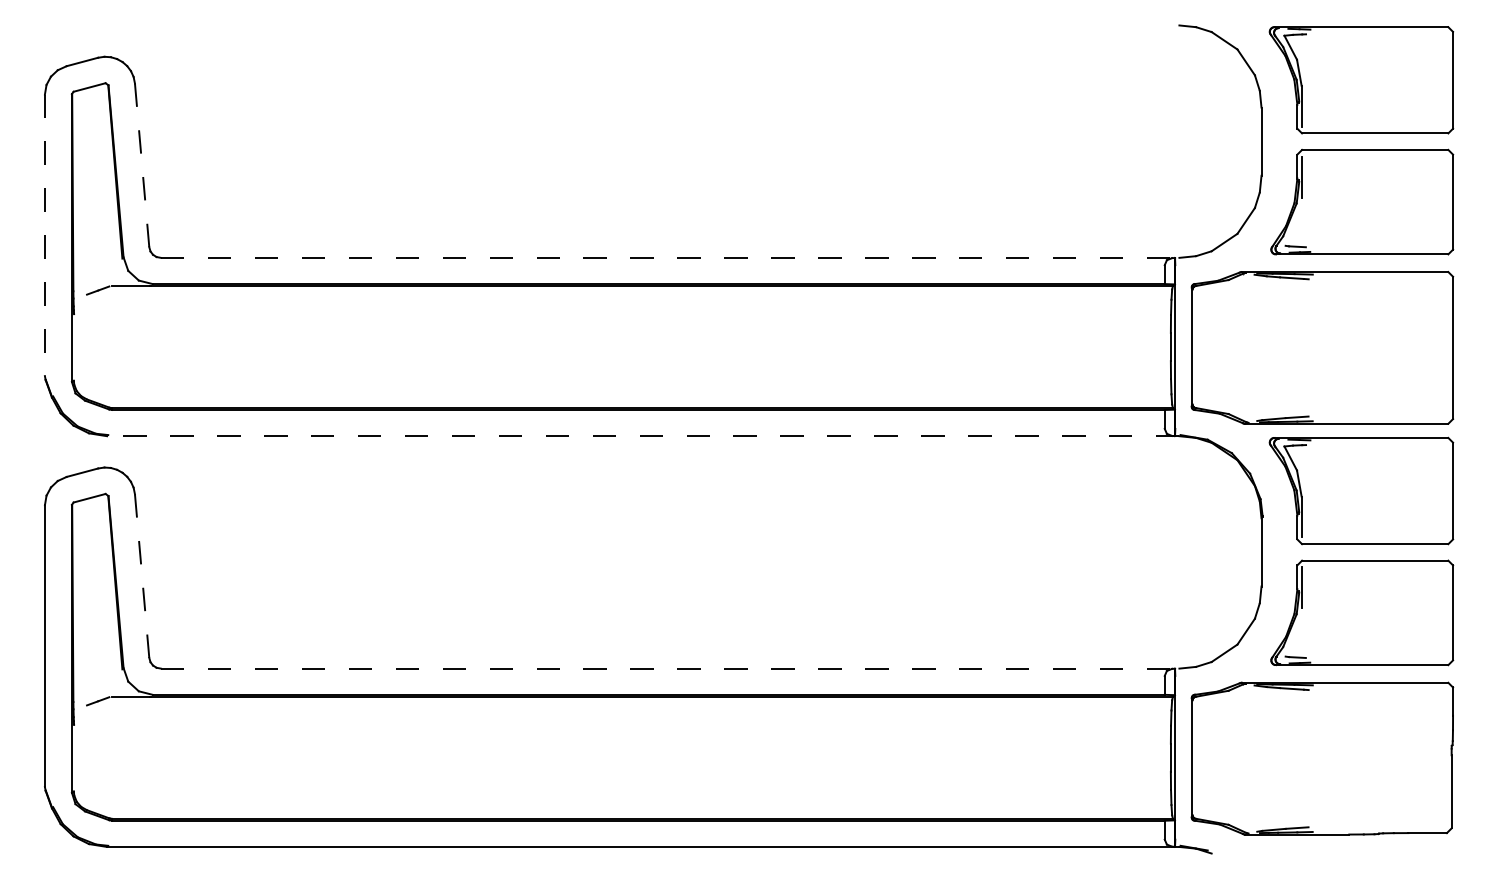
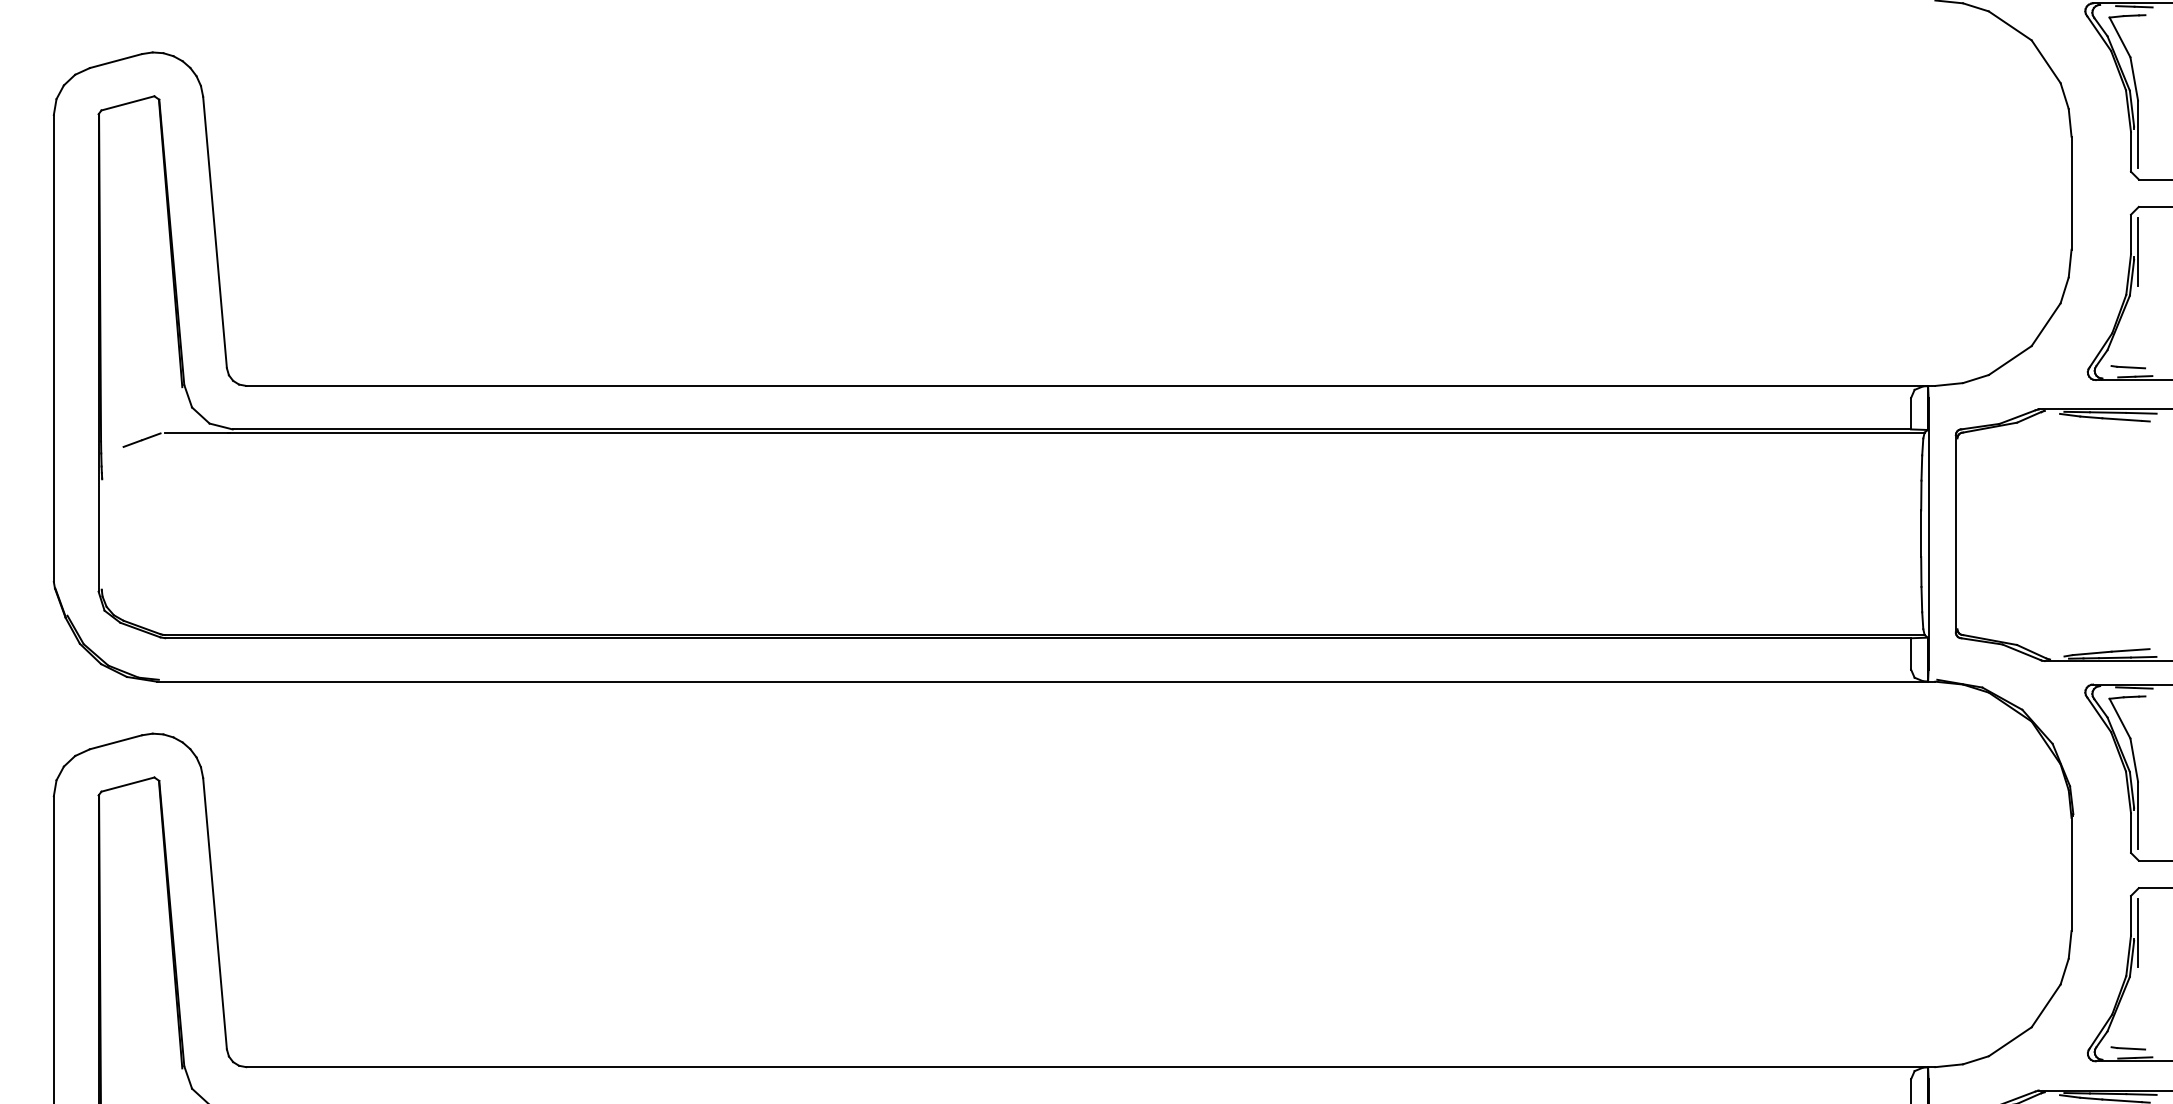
line: (142, 164) -> (215, 231), dashed -> solid
line: (44, 235) -> (53, 348), dashed -> solid
line: (670, 257) -> (1091, 385), dashed -> solid
line: (642, 436) -> (1044, 682), dashed -> solid
line: (142, 575) -> (215, 912), dashed -> solid
line: (670, 668) -> (1091, 1066), dashed -> solid

